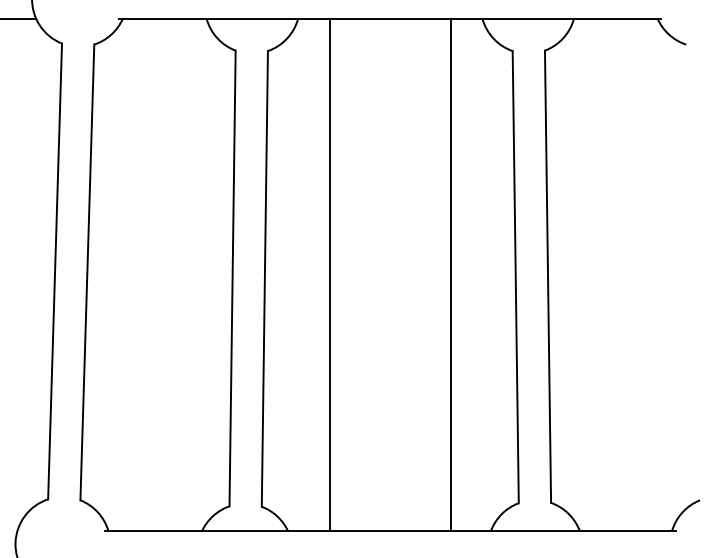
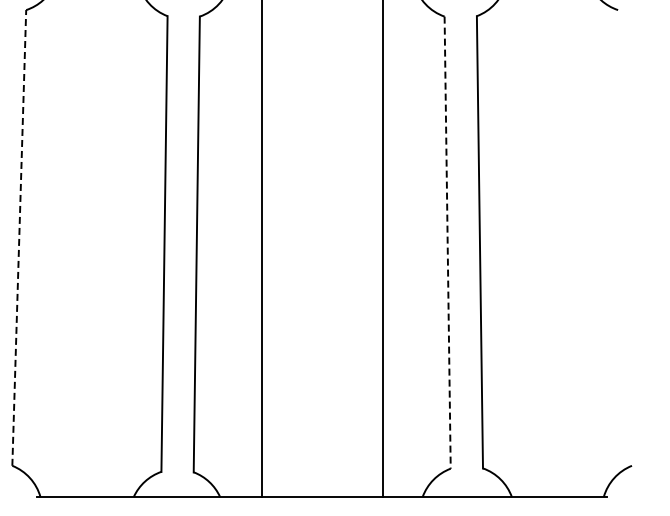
line: (87, 271) -> (19, 237), solid -> dashed
line: (515, 277) -> (447, 243), solid -> dashed

